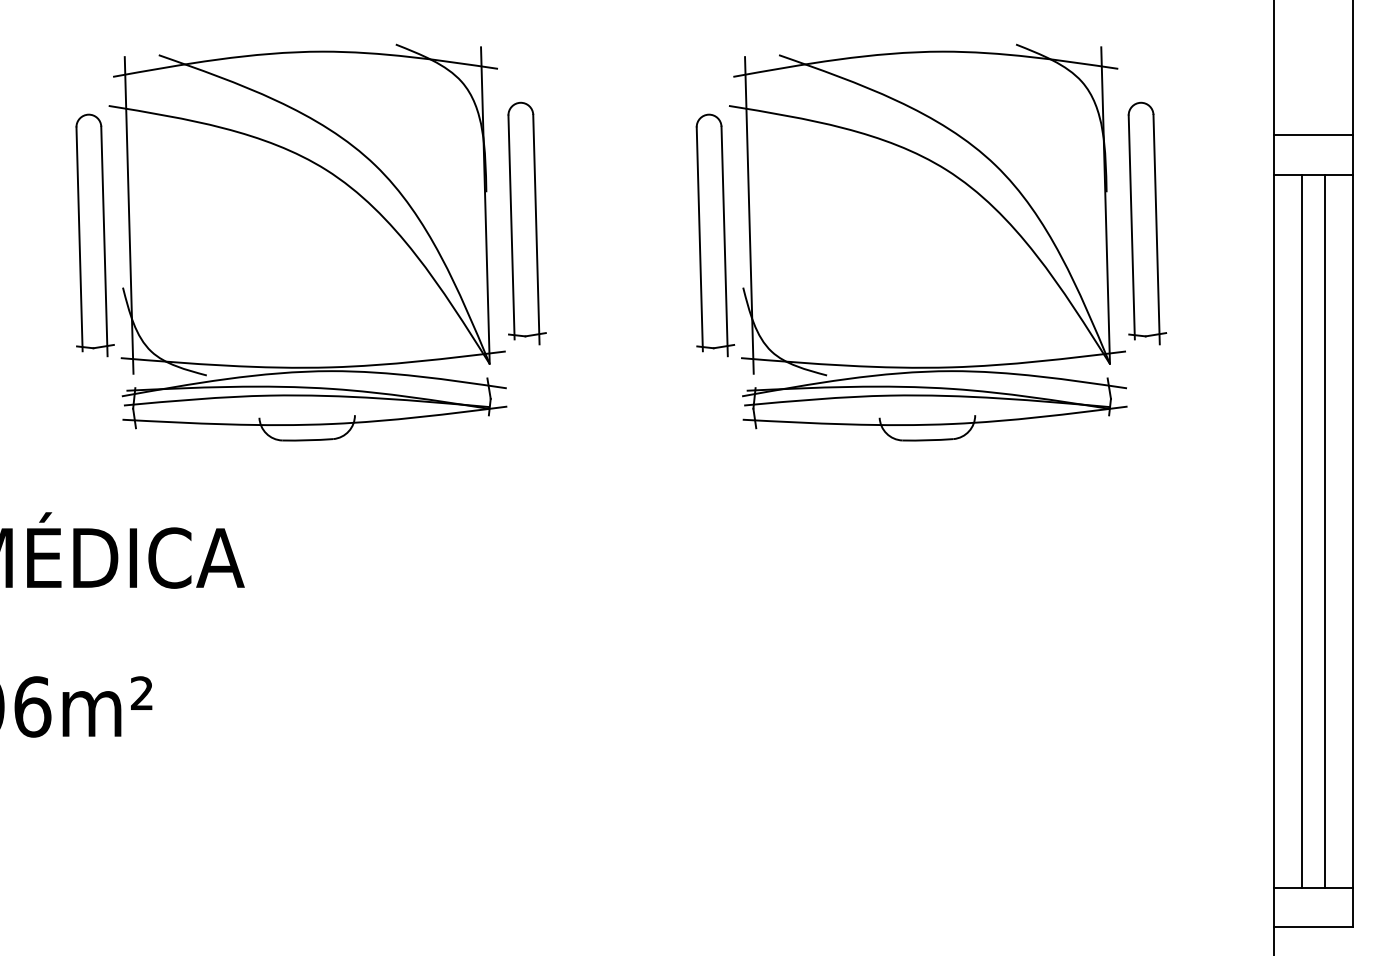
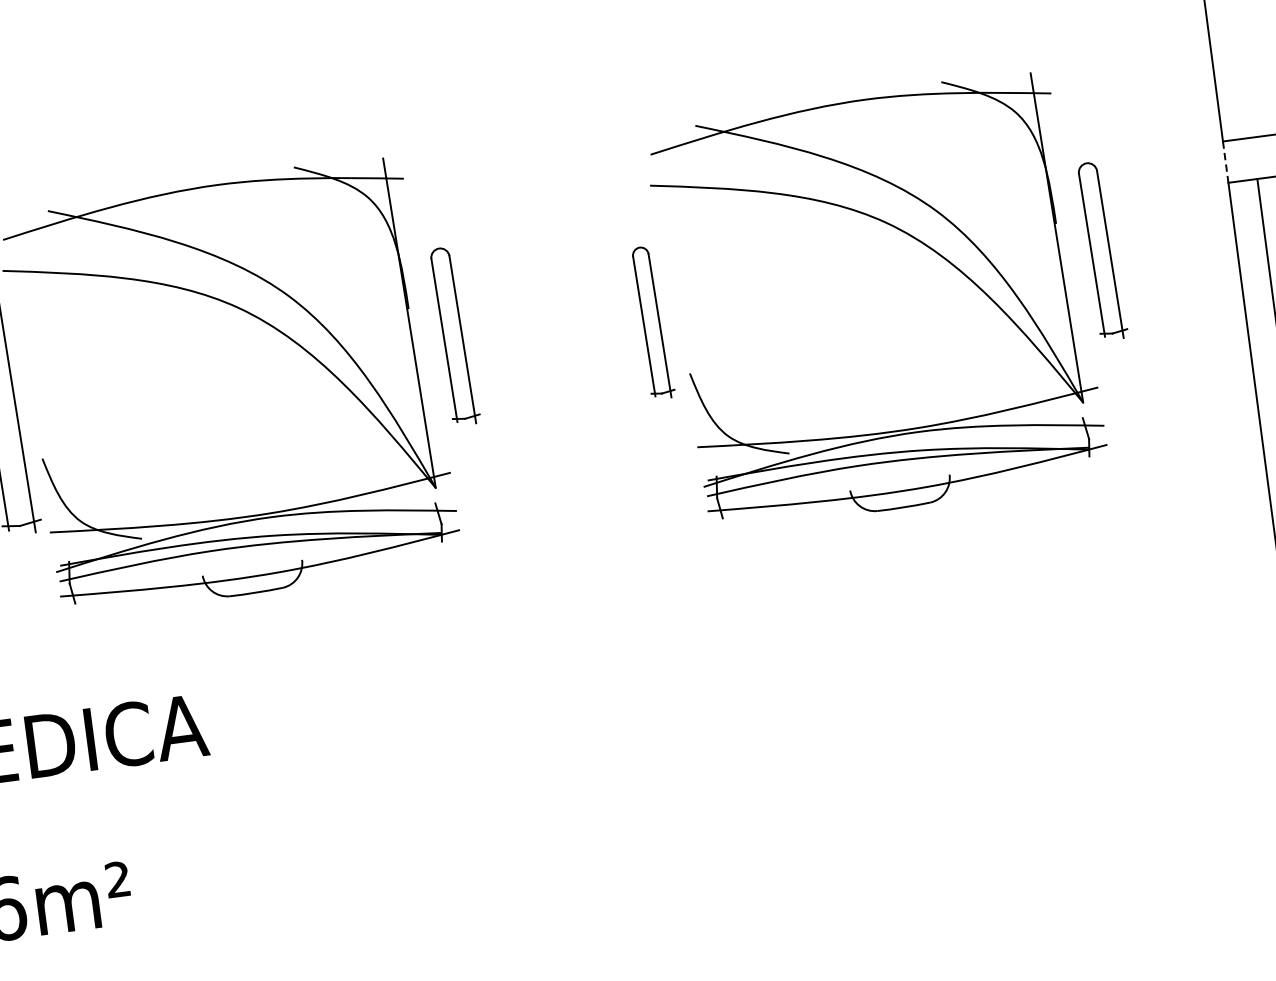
line: (1273, 155) -> (1225, 162), solid -> dashed
line: (128, 215) -> (38, 382), removed
line: (749, 215) -> (686, 297), removed
part: (526, 223) -> (454, 336), size x0.7
part: (1147, 223) -> (1103, 250), size x0.7
part: (715, 235) -> (653, 322), size x0.6

